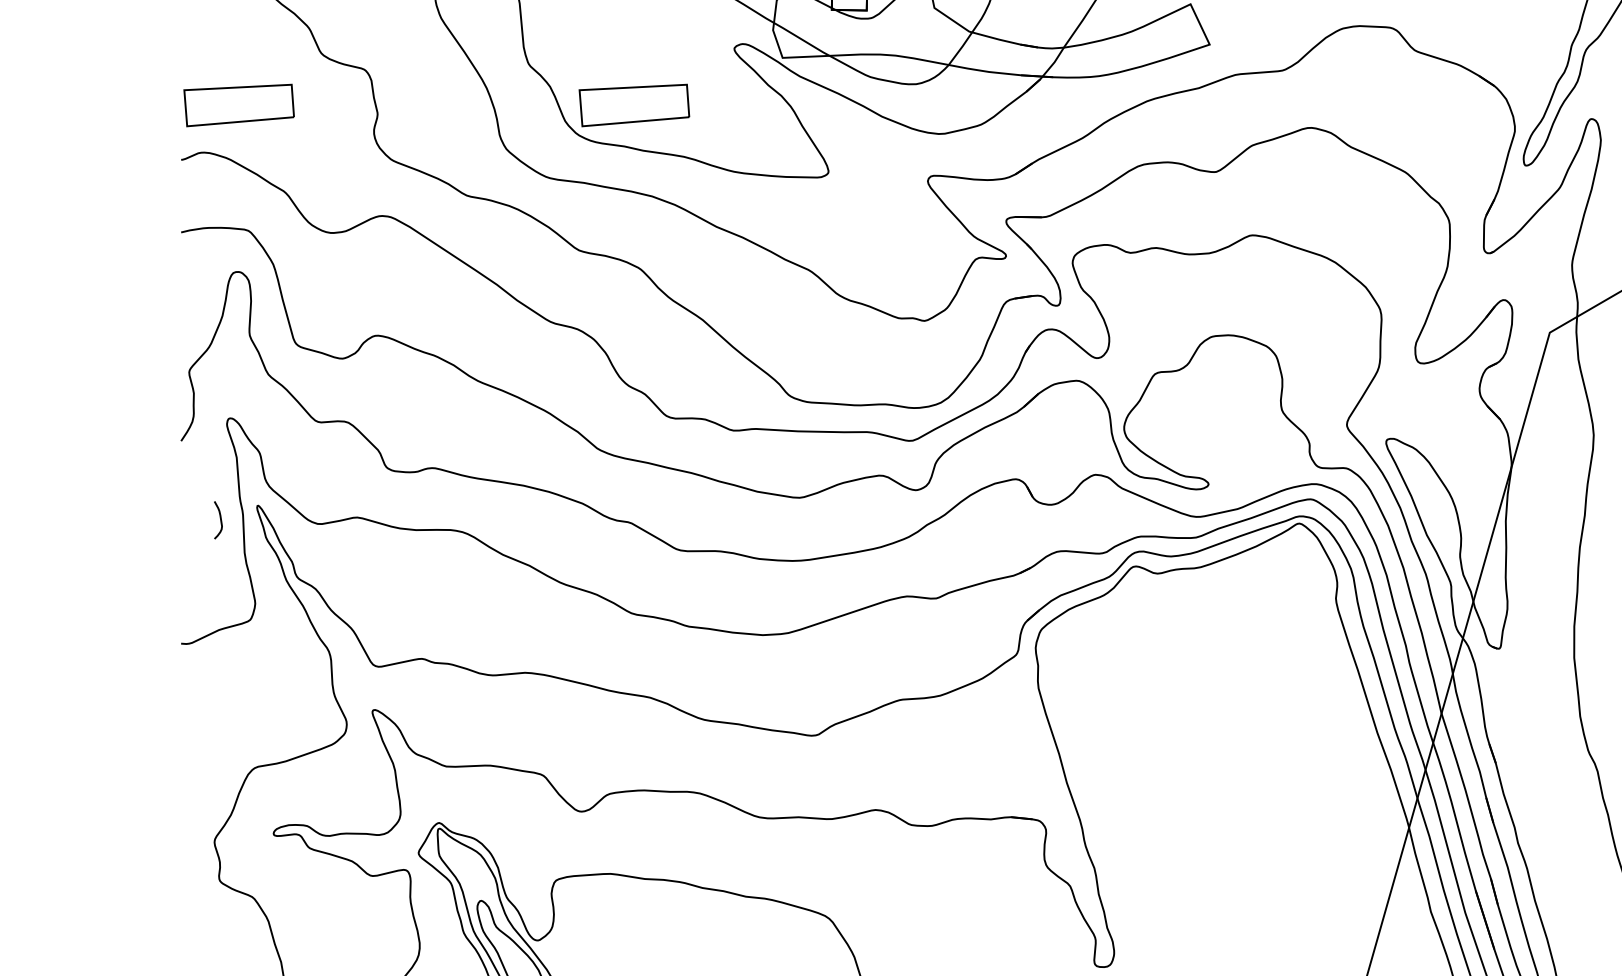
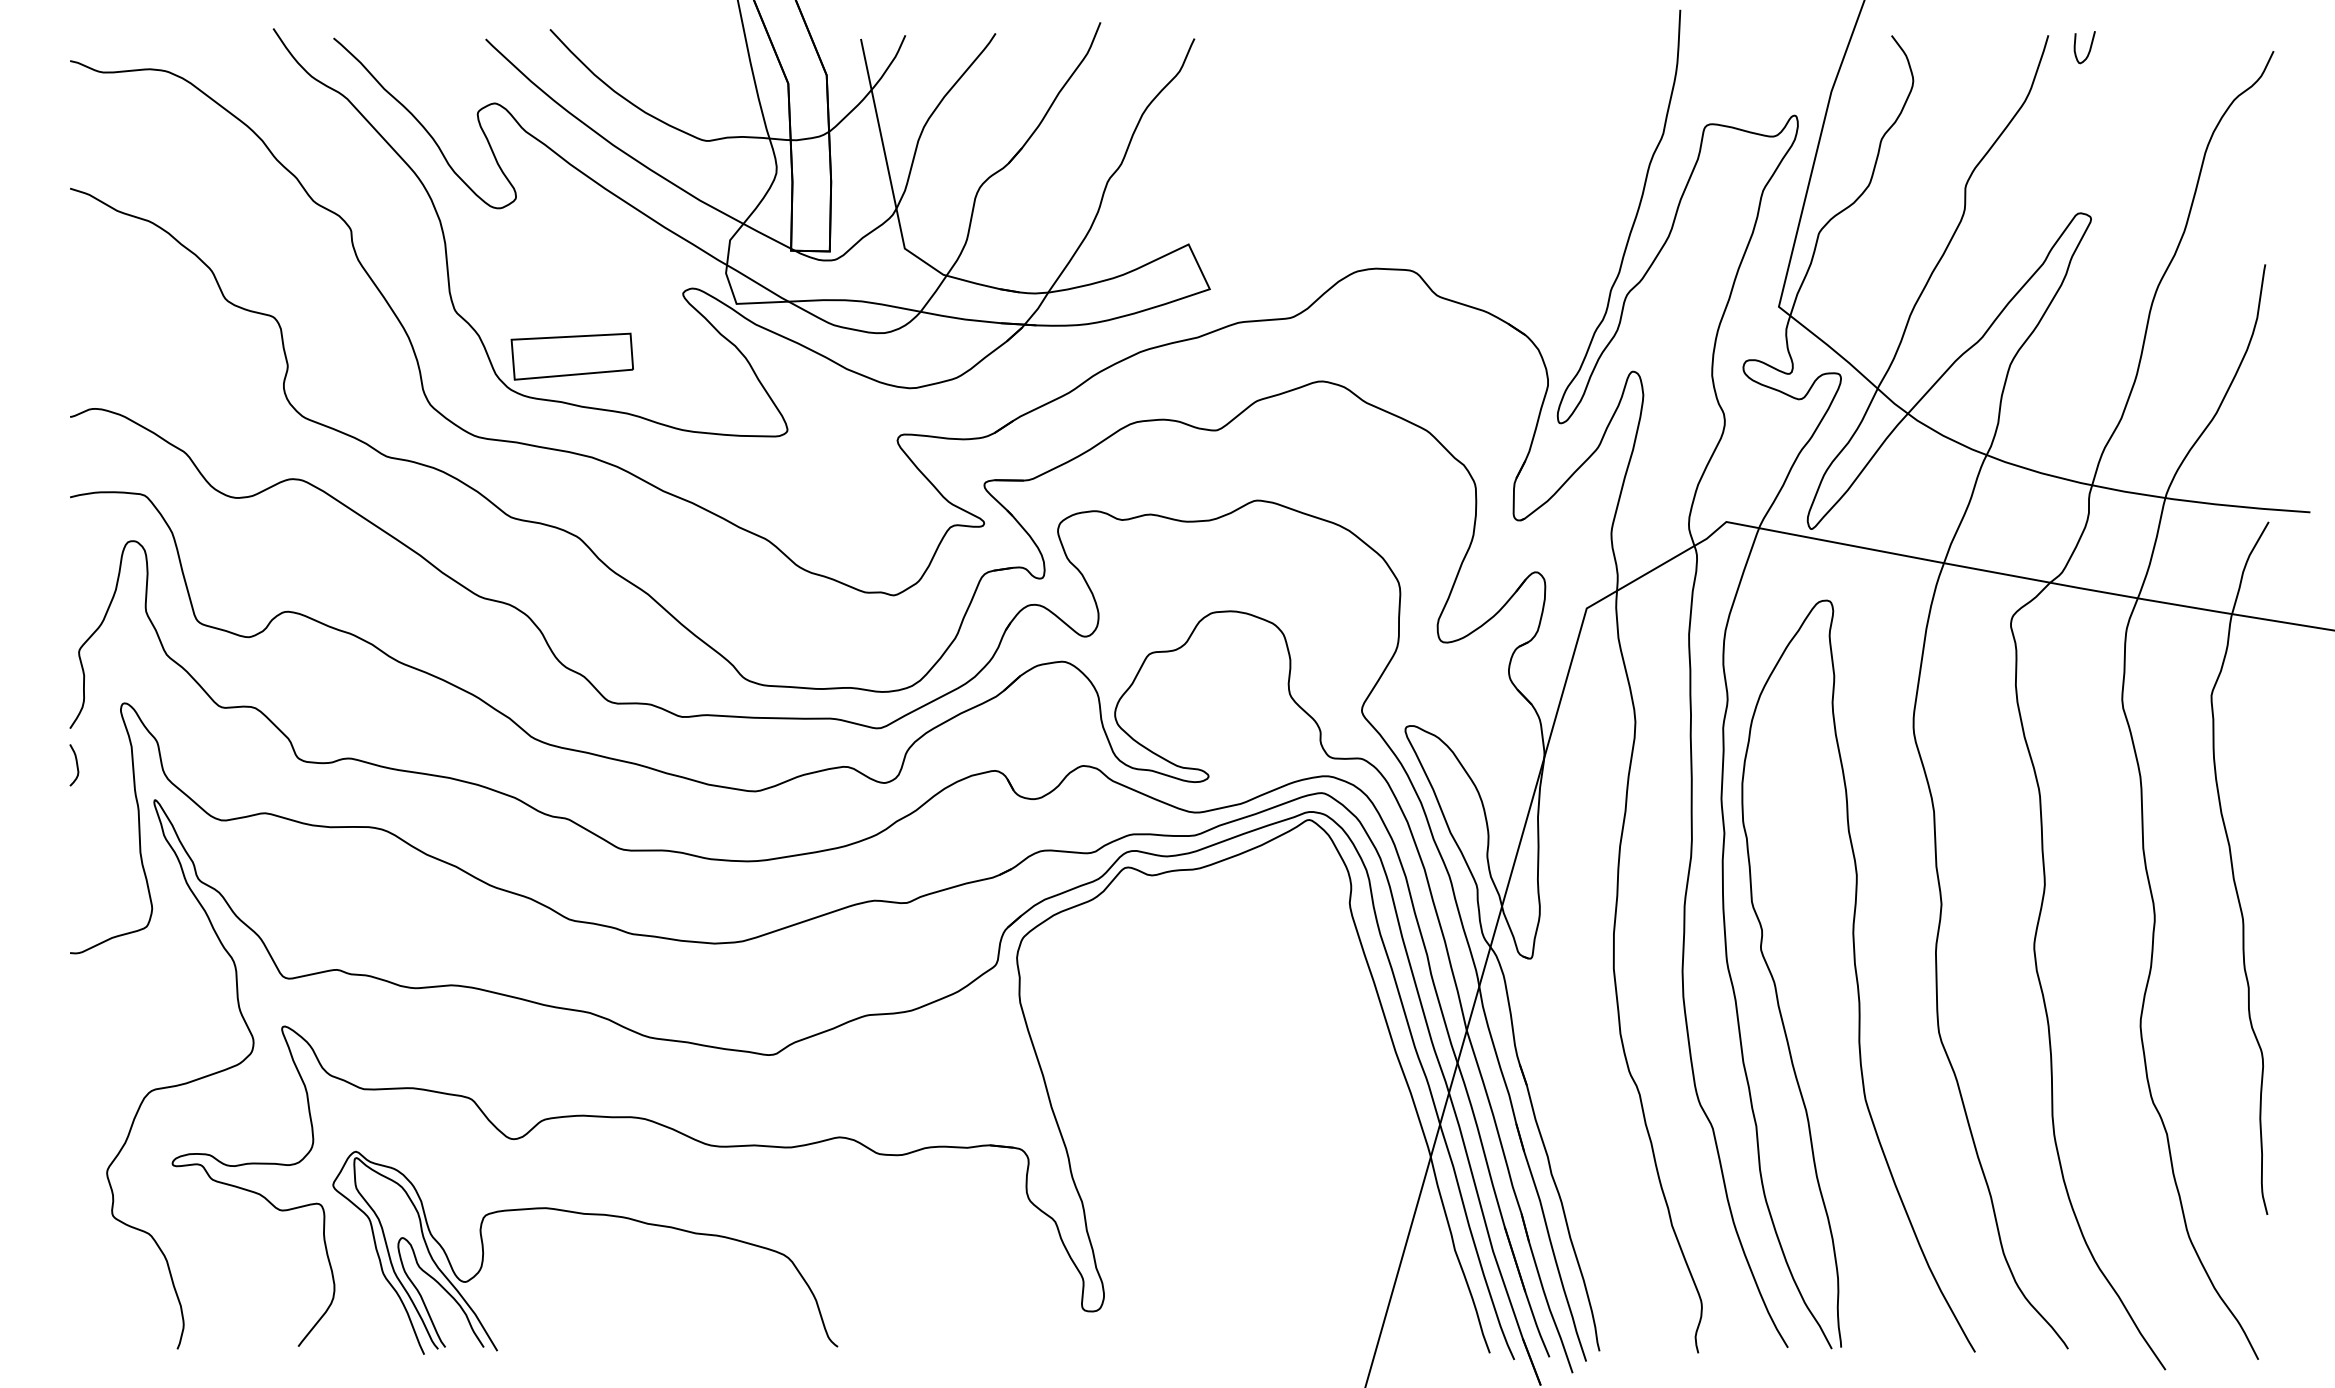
part: (238, 105) -> (133, 356), removed
curve: (220, 520) -> (76, 765), moved

